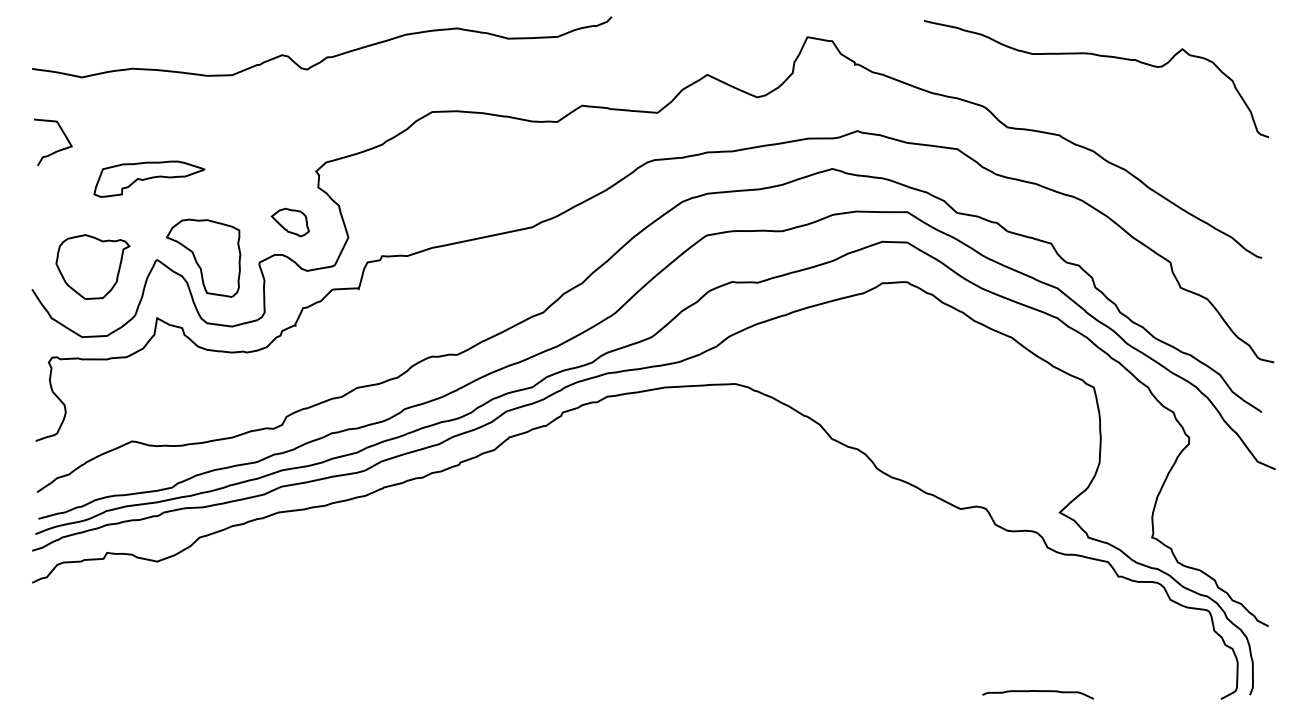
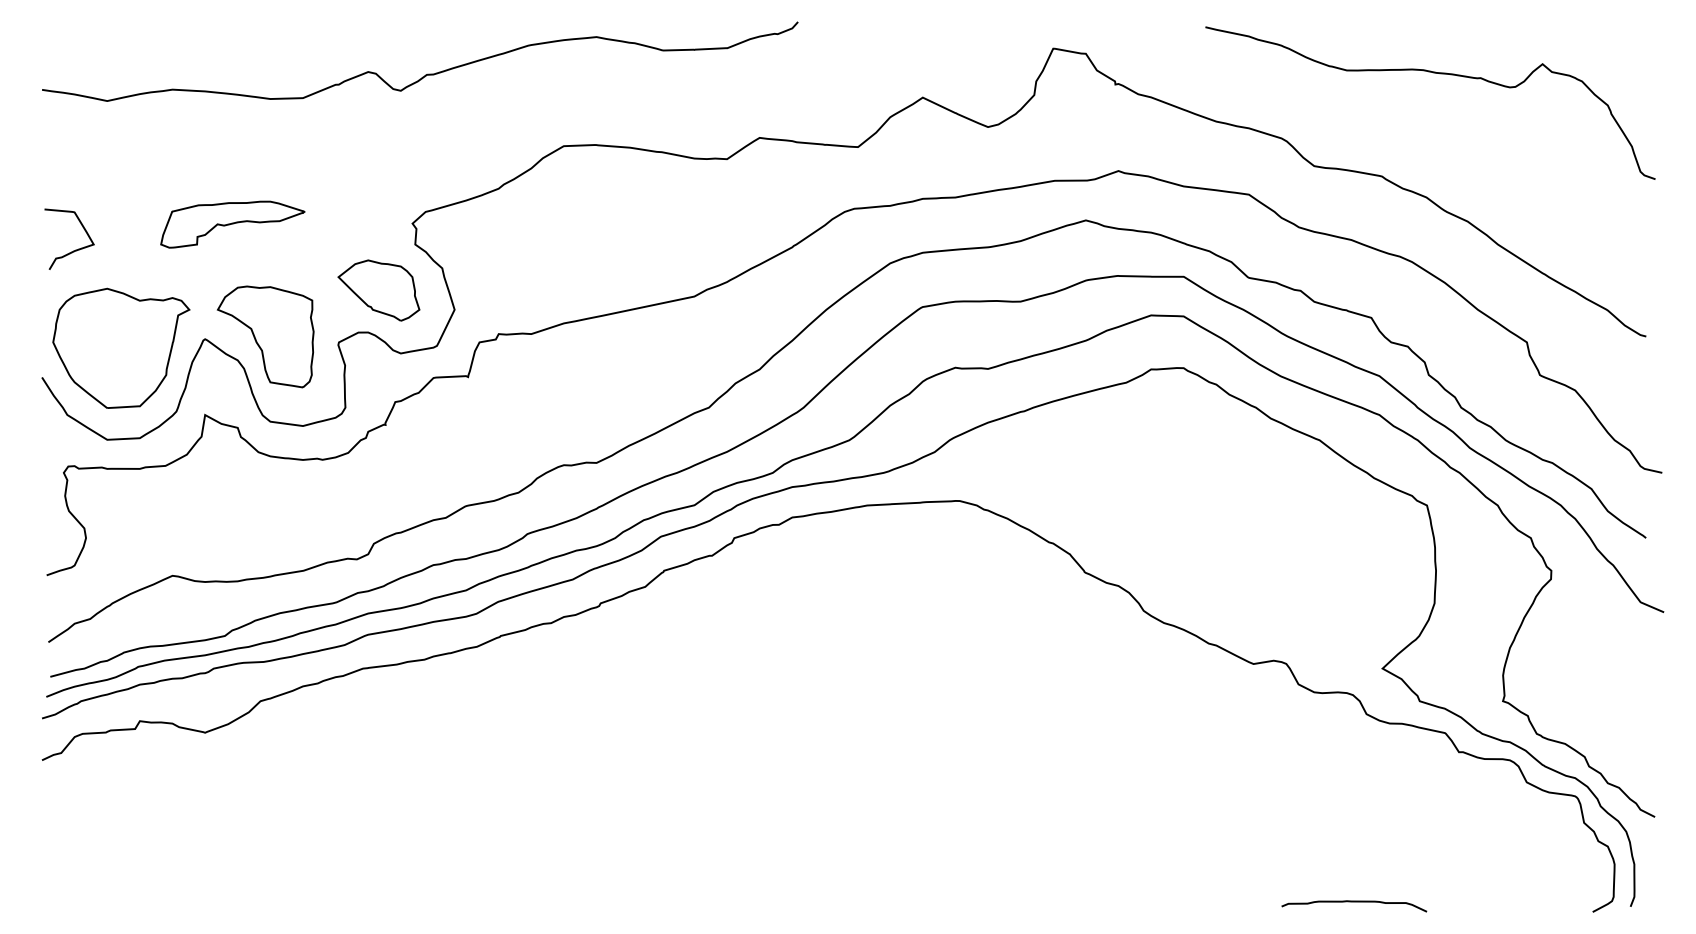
curve: (56, 150) -> (73, 249), moved
part: (149, 178) -> (232, 223), moved
part: (290, 222) -> (379, 290), size x1.67
part: (92, 266) -> (120, 347), size x1.43

